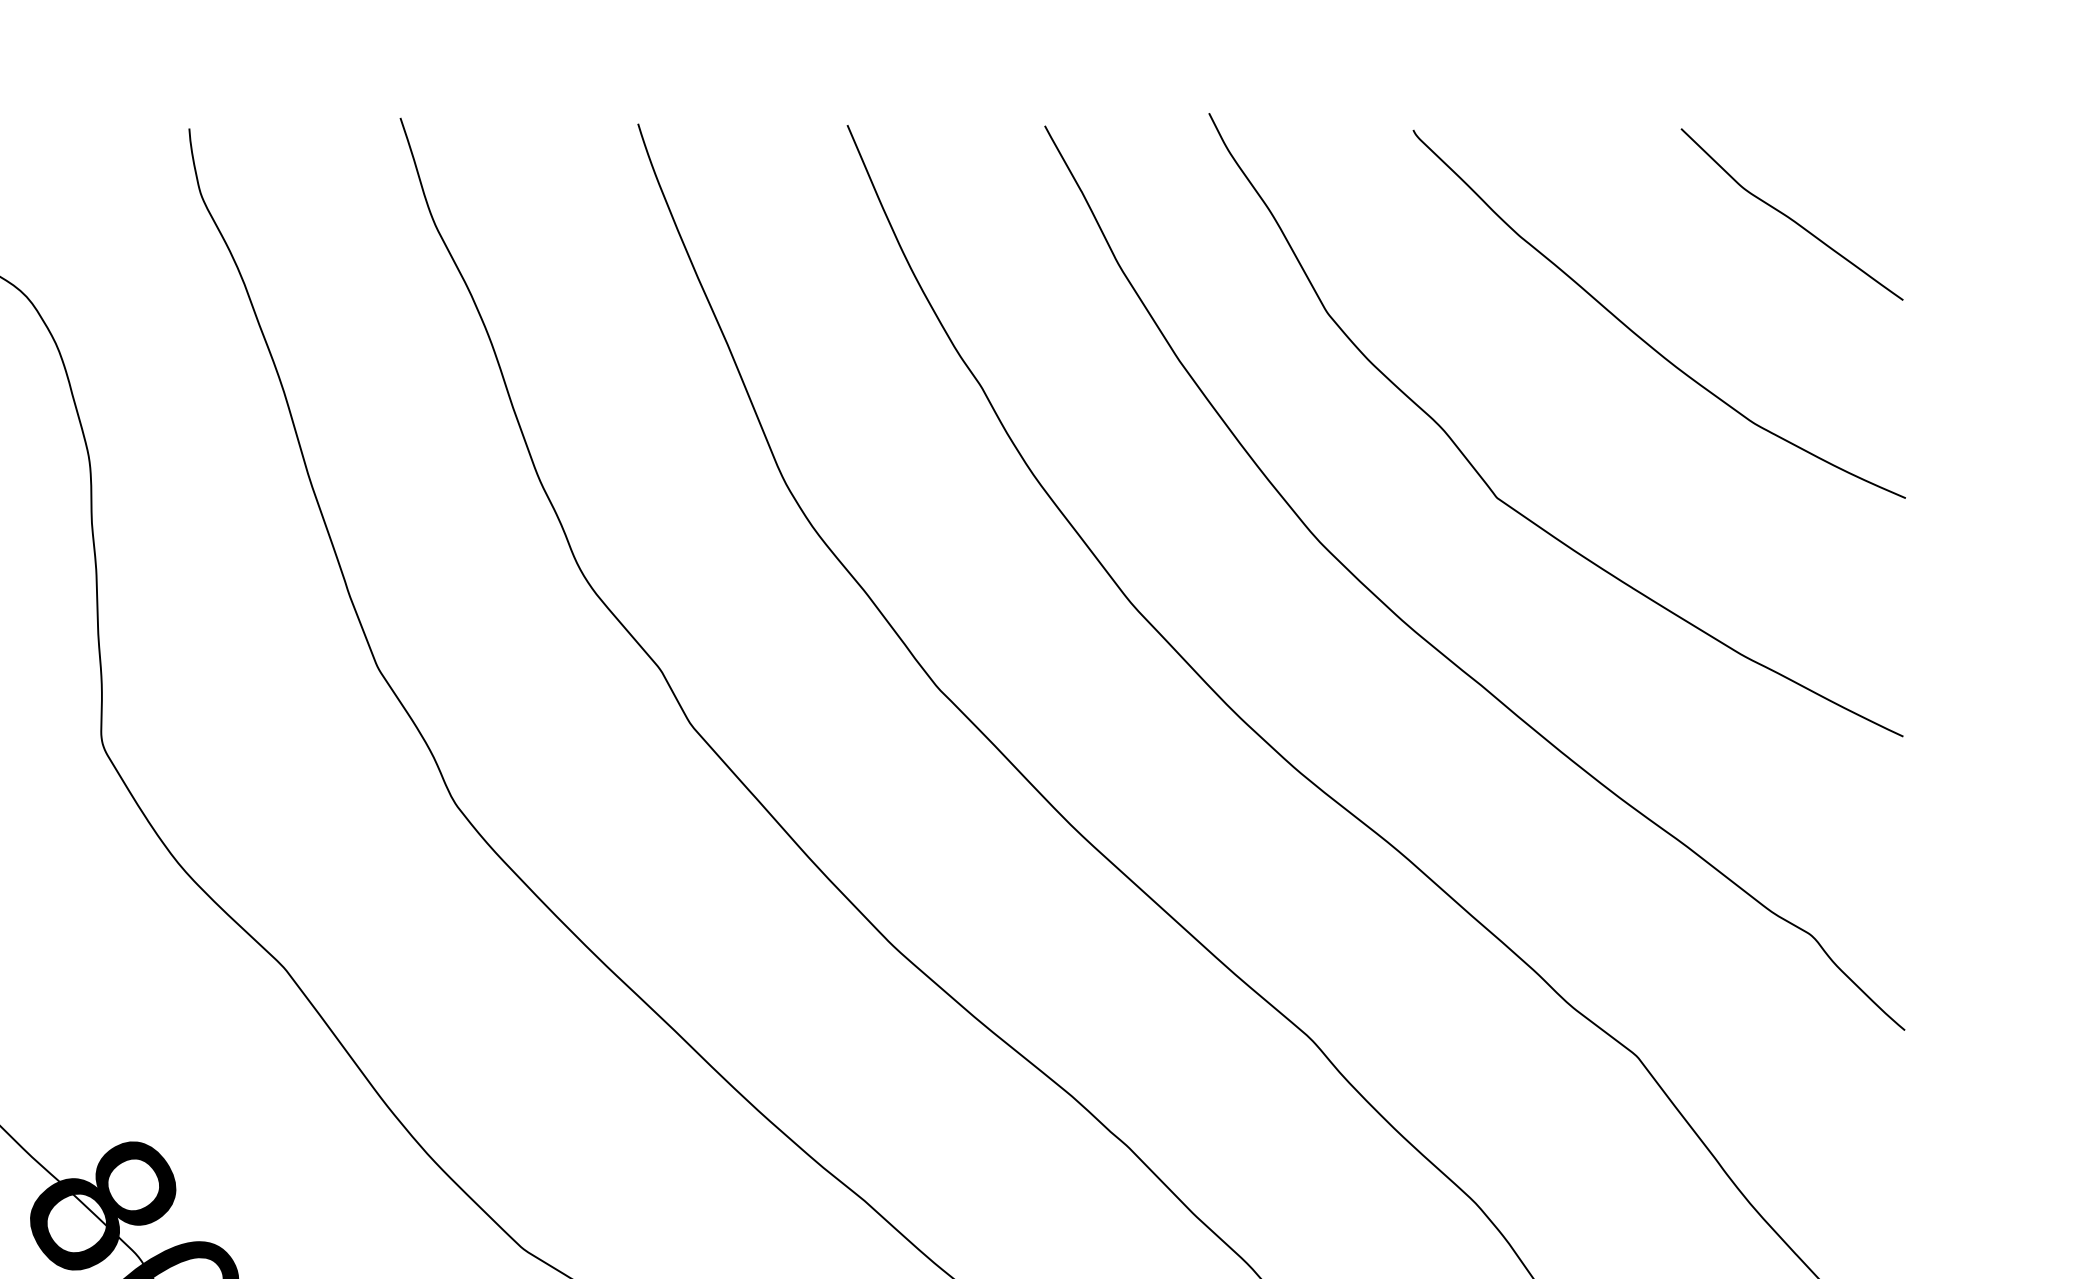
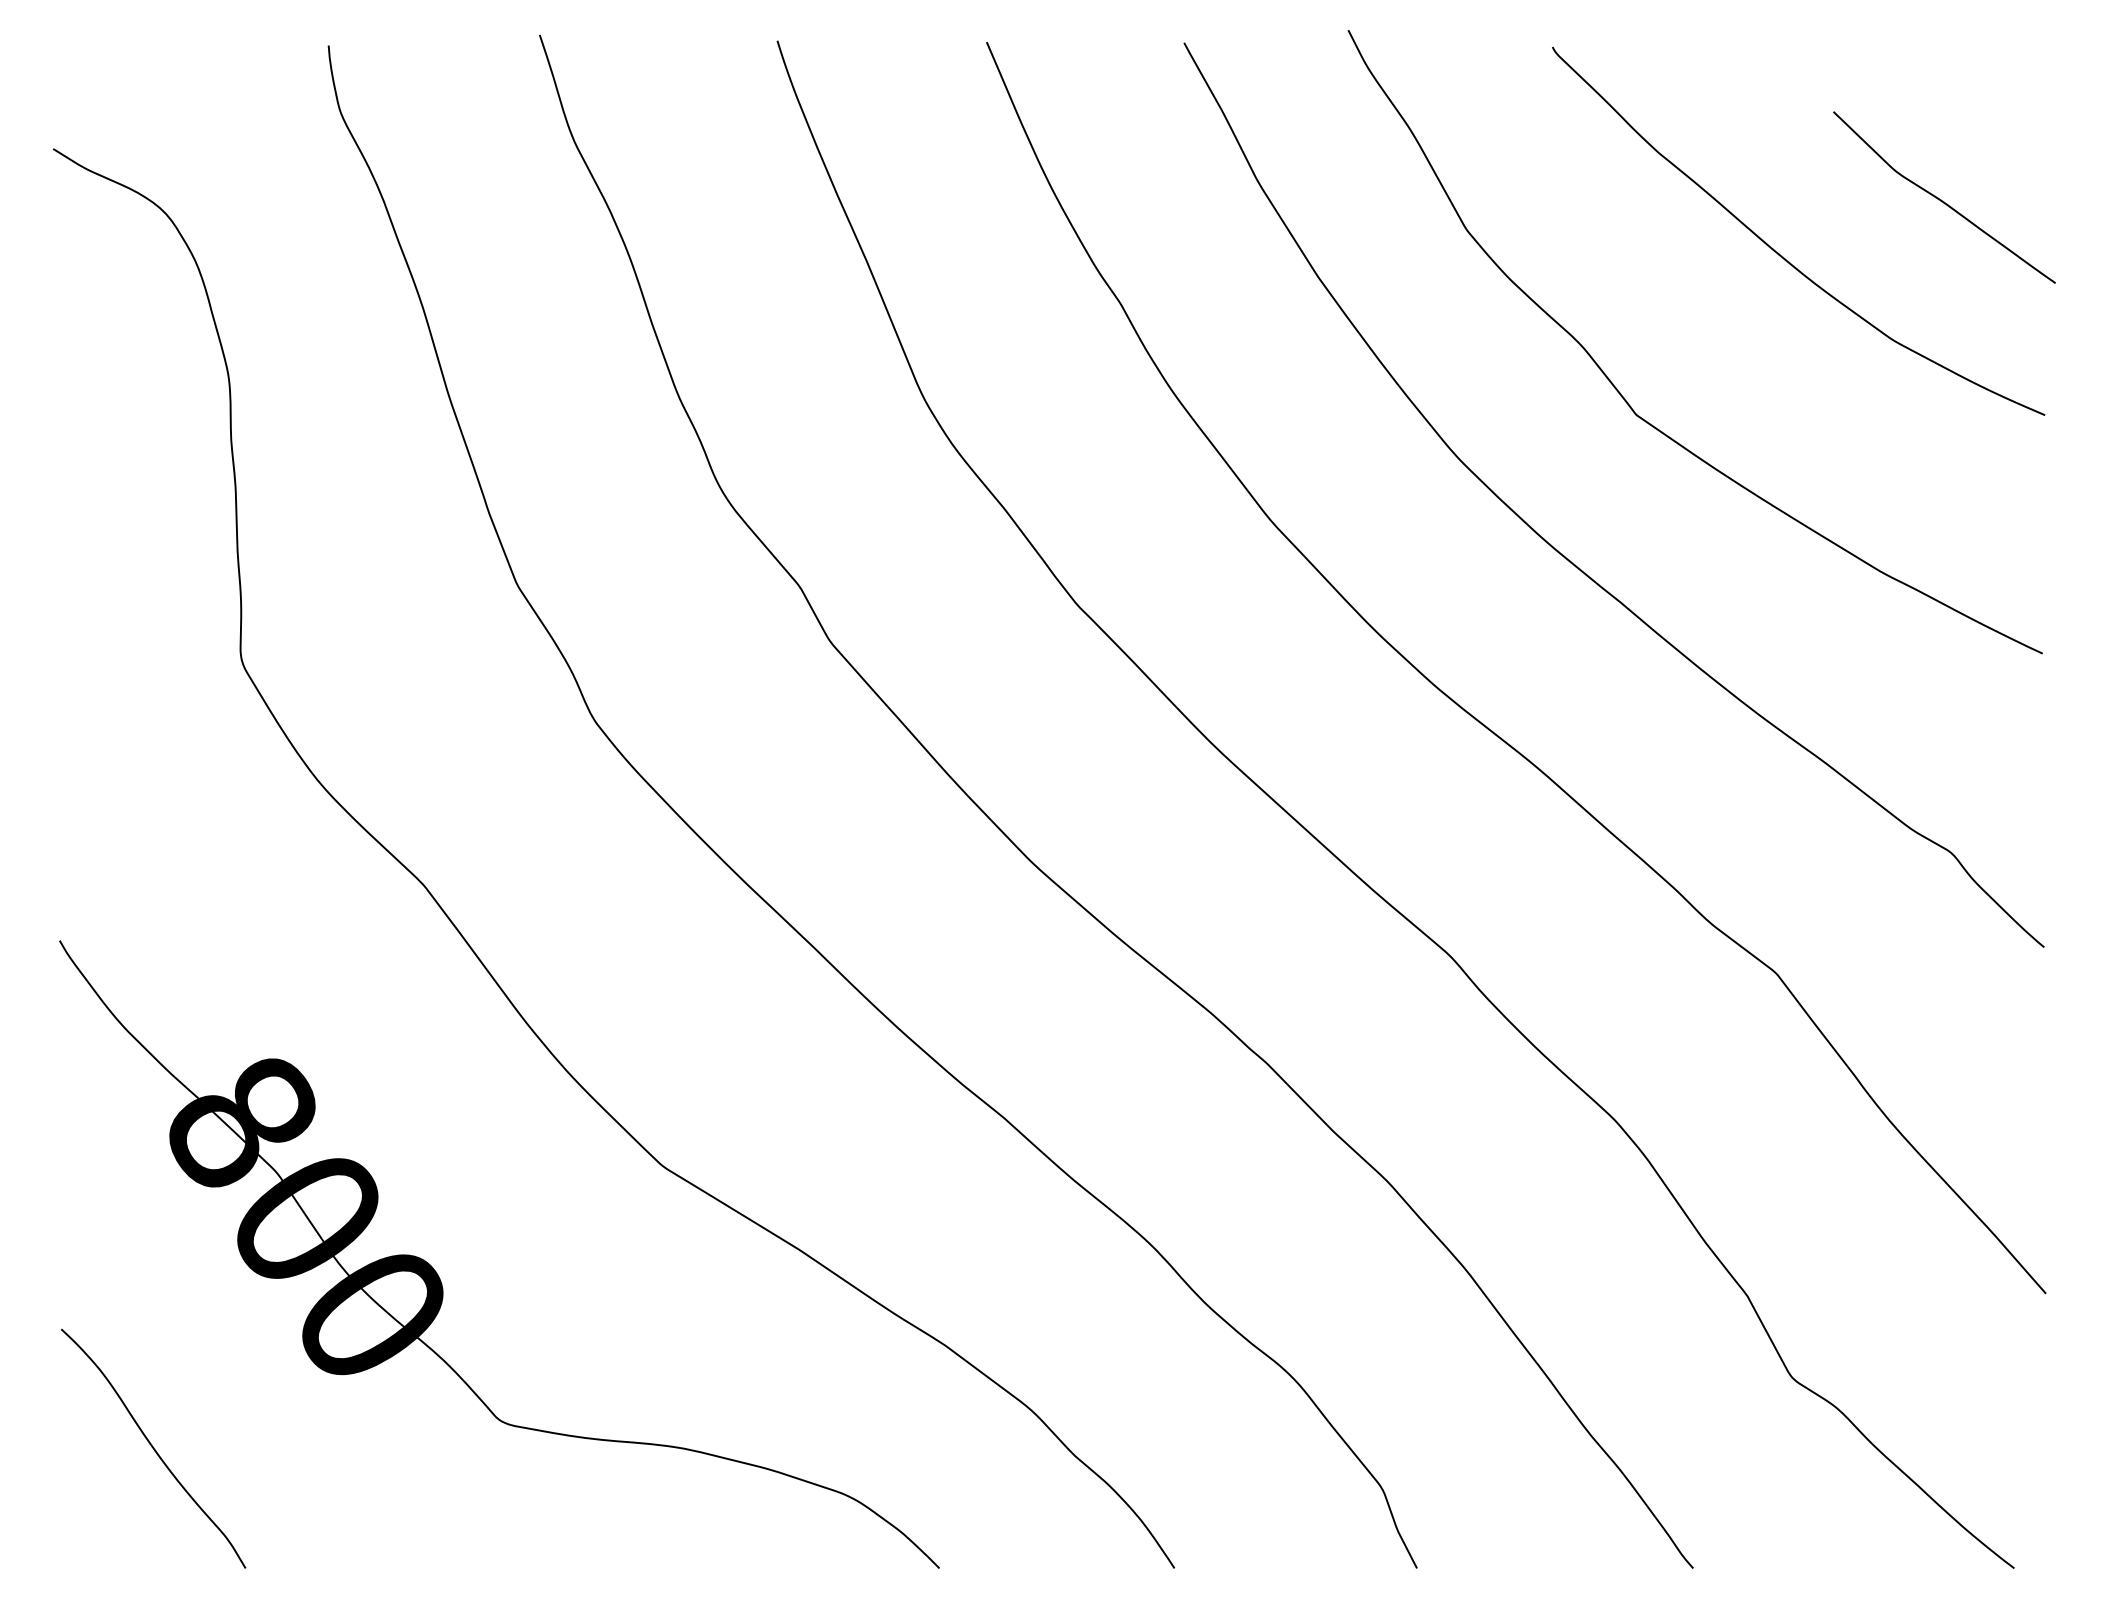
curve: (1789, 216) -> (1941, 199), moved

